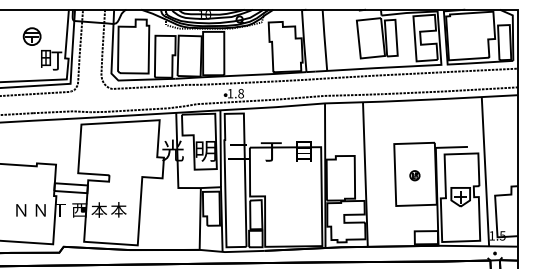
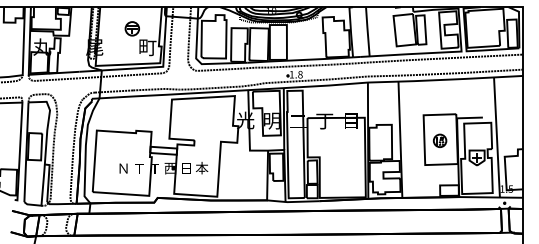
part: (415, 175) -> (440, 140), size x1.67
text: (41, 210) -> (139, 168), Ｎ -> Ｔ
text: (99, 210) -> (186, 168), 本 -> 日

